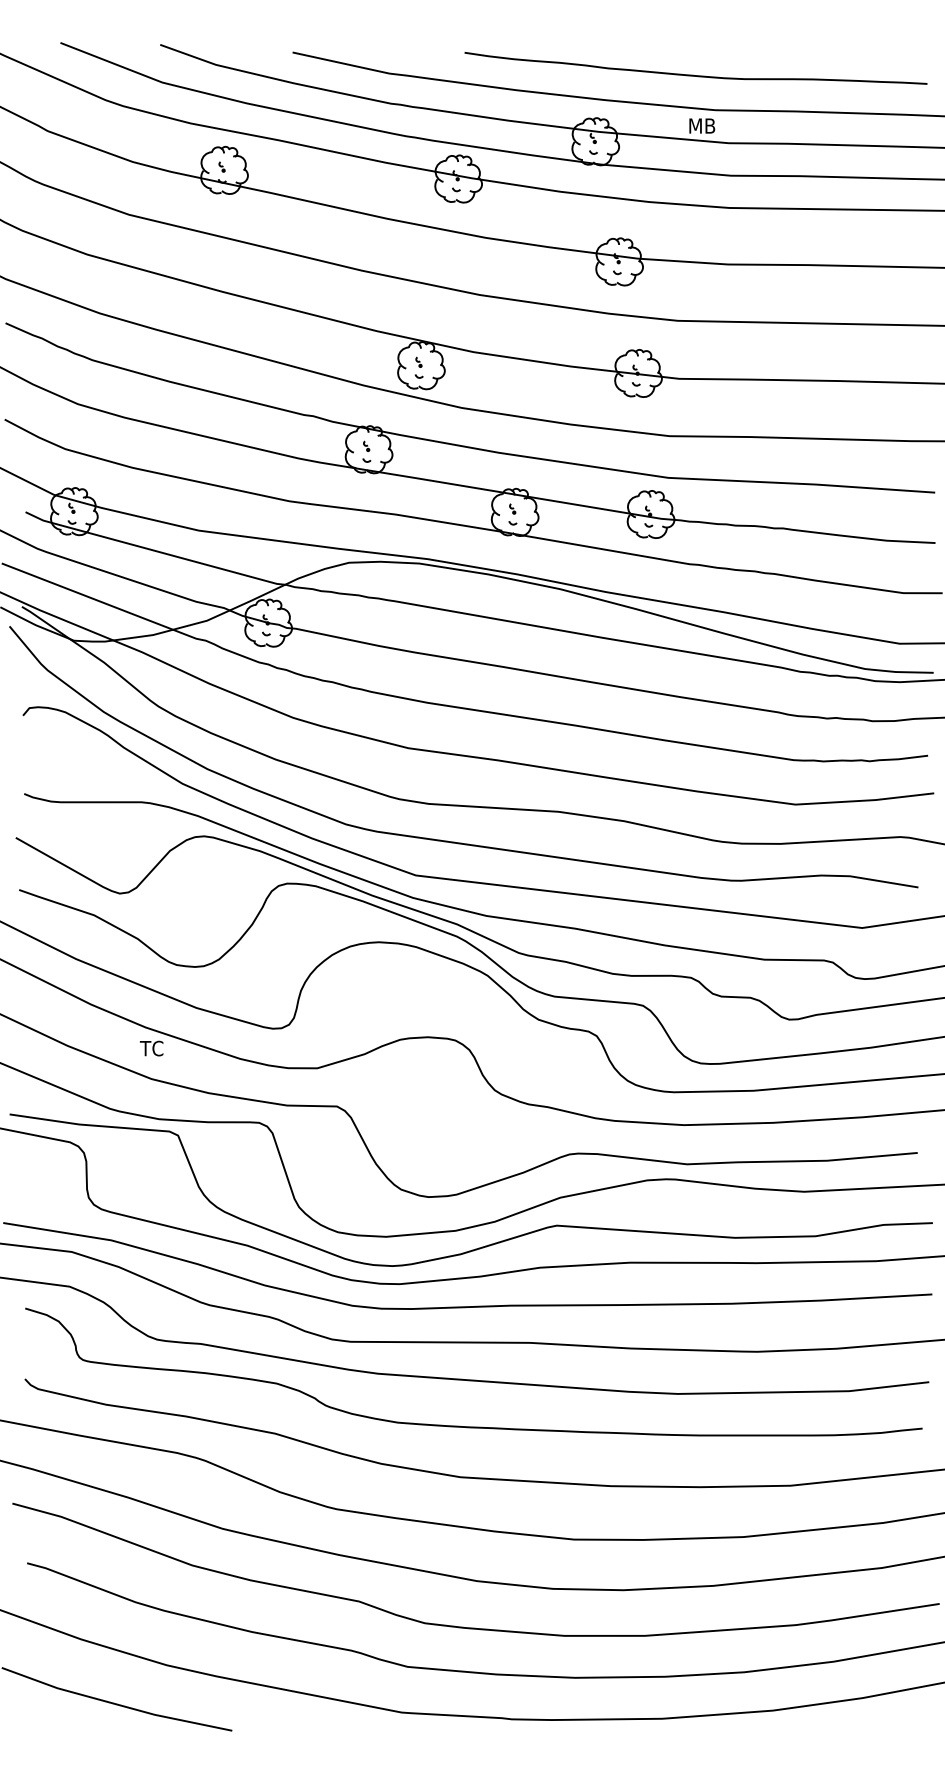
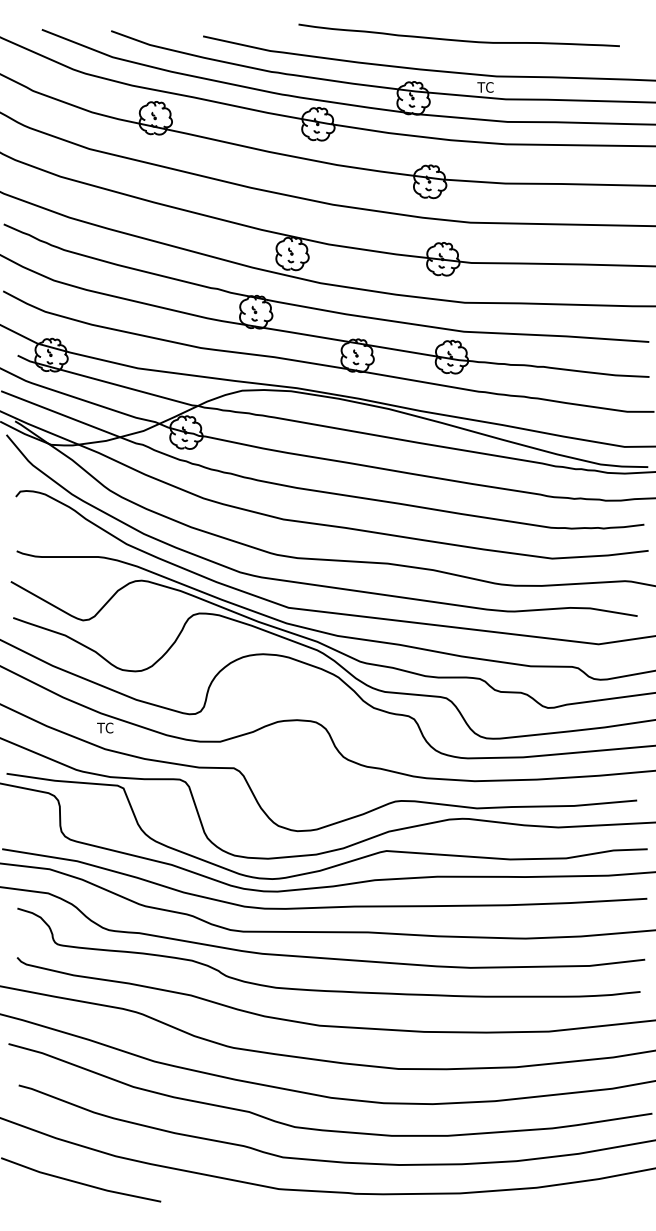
curve: (694, 74) -> (458, 39), moved
text: (700, 126) -> (486, 87), MB -> TC

